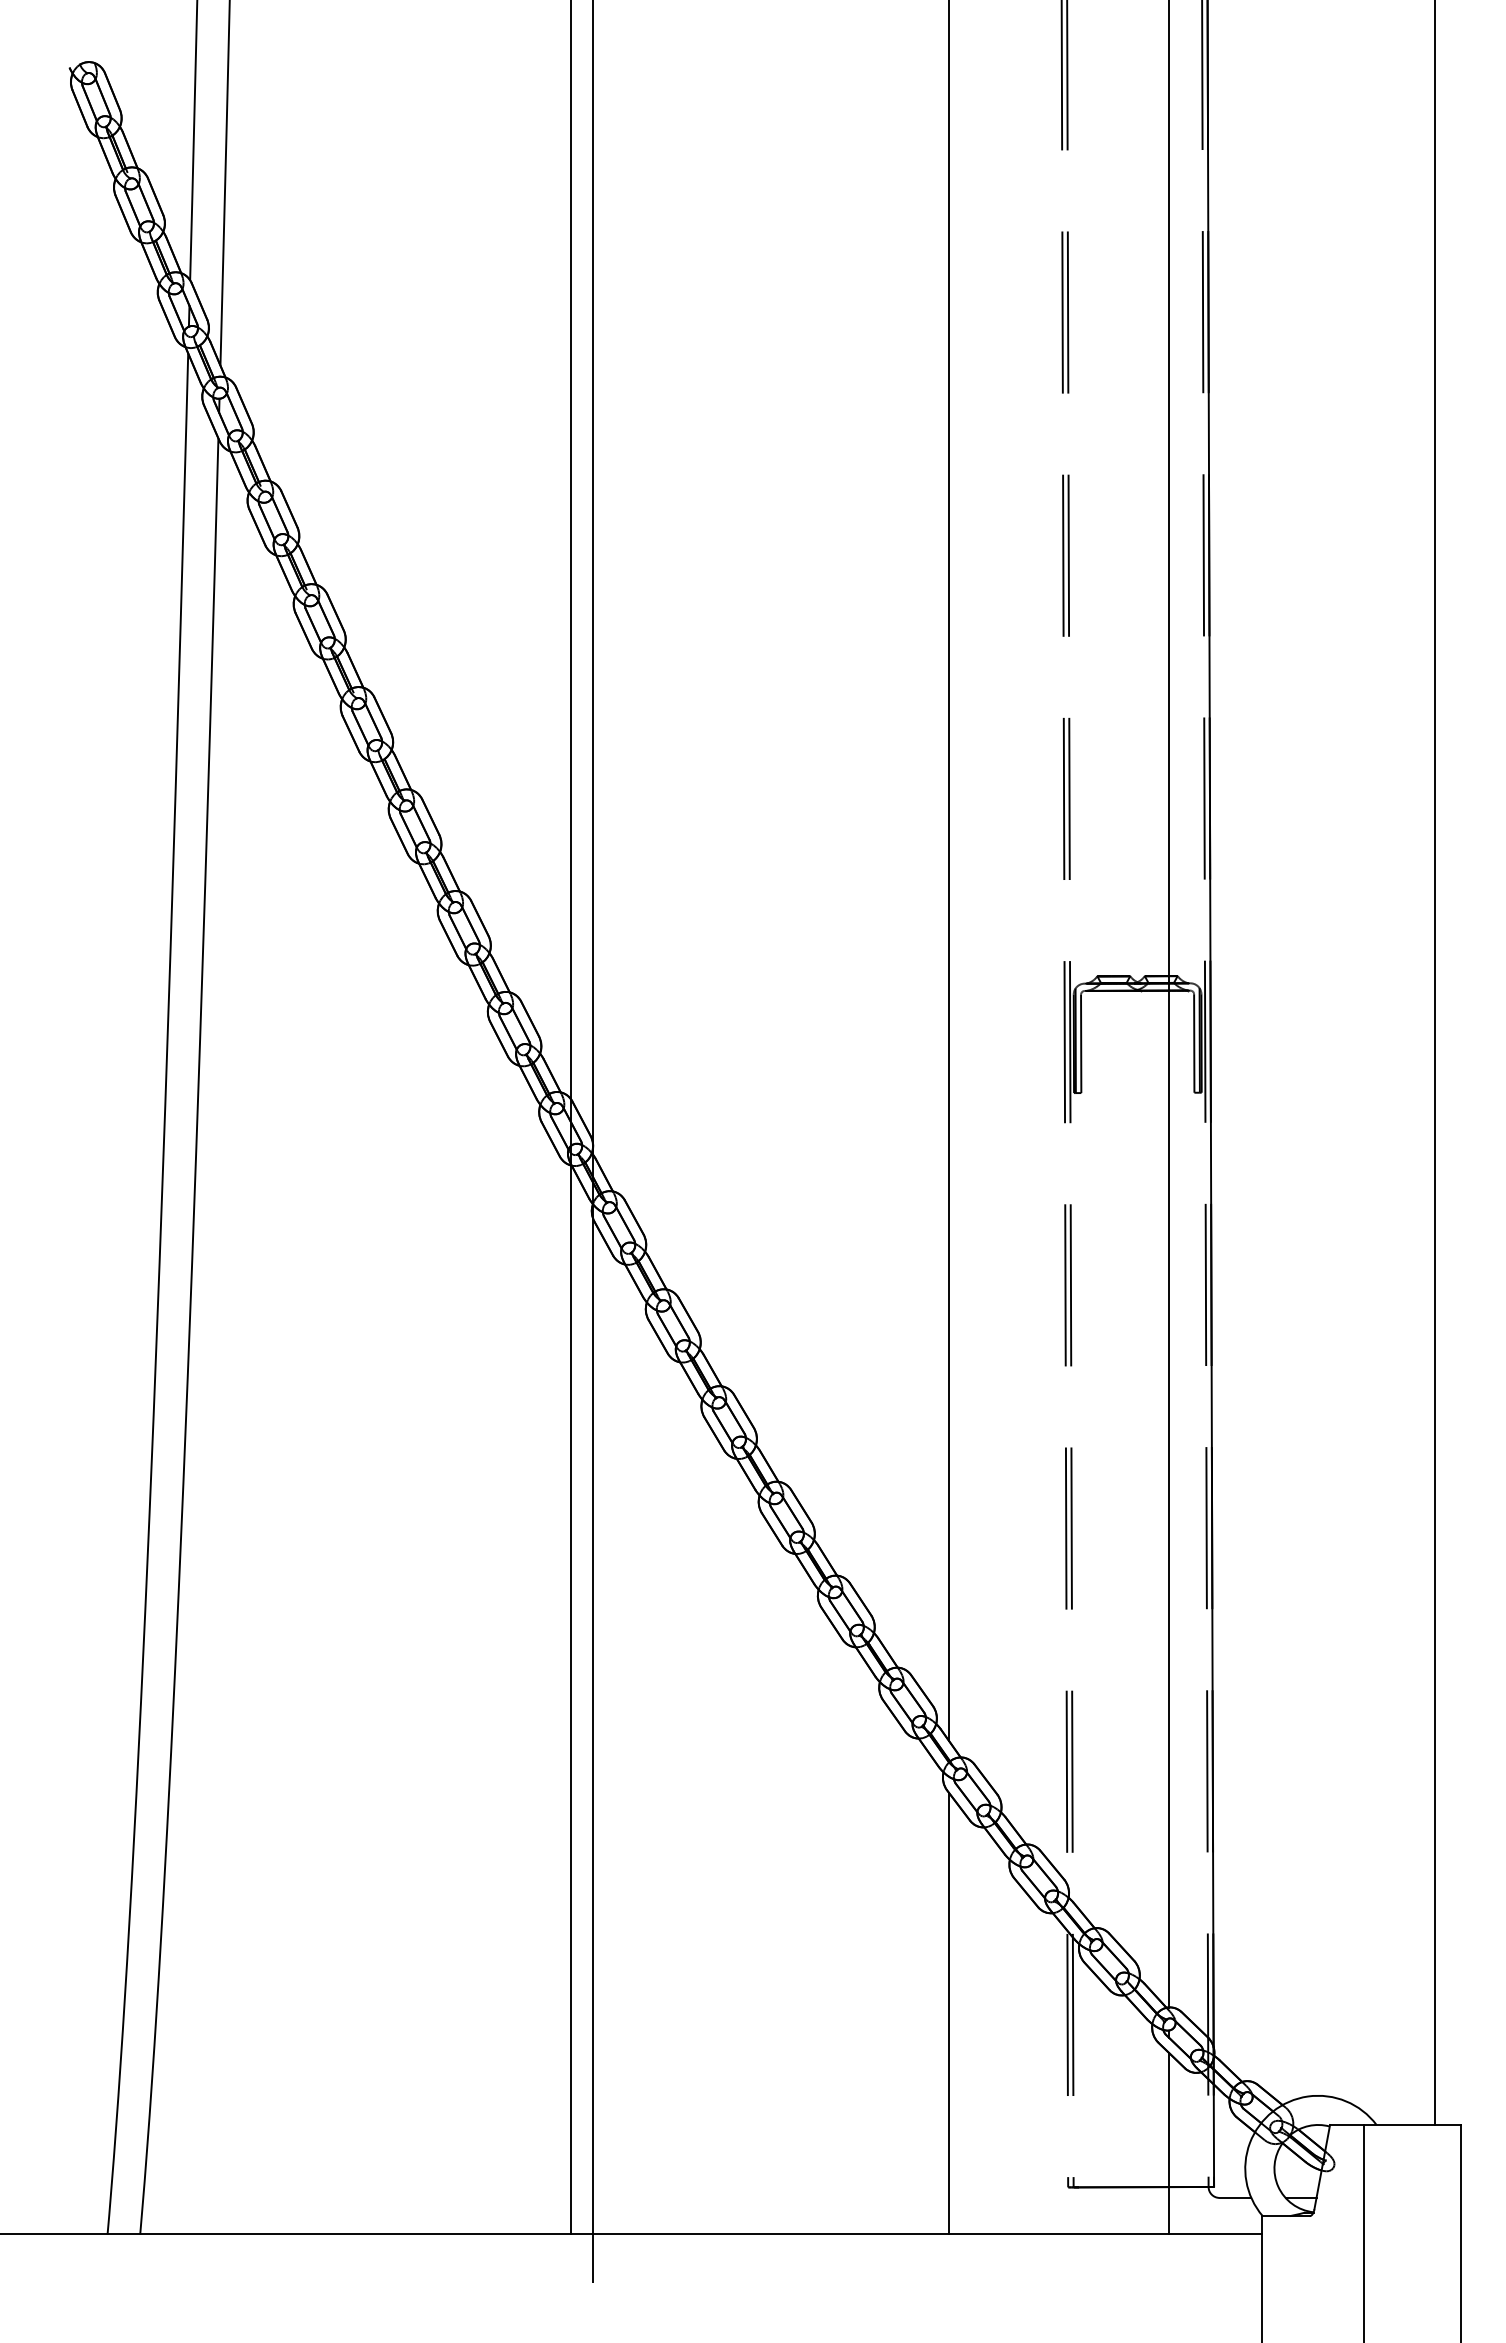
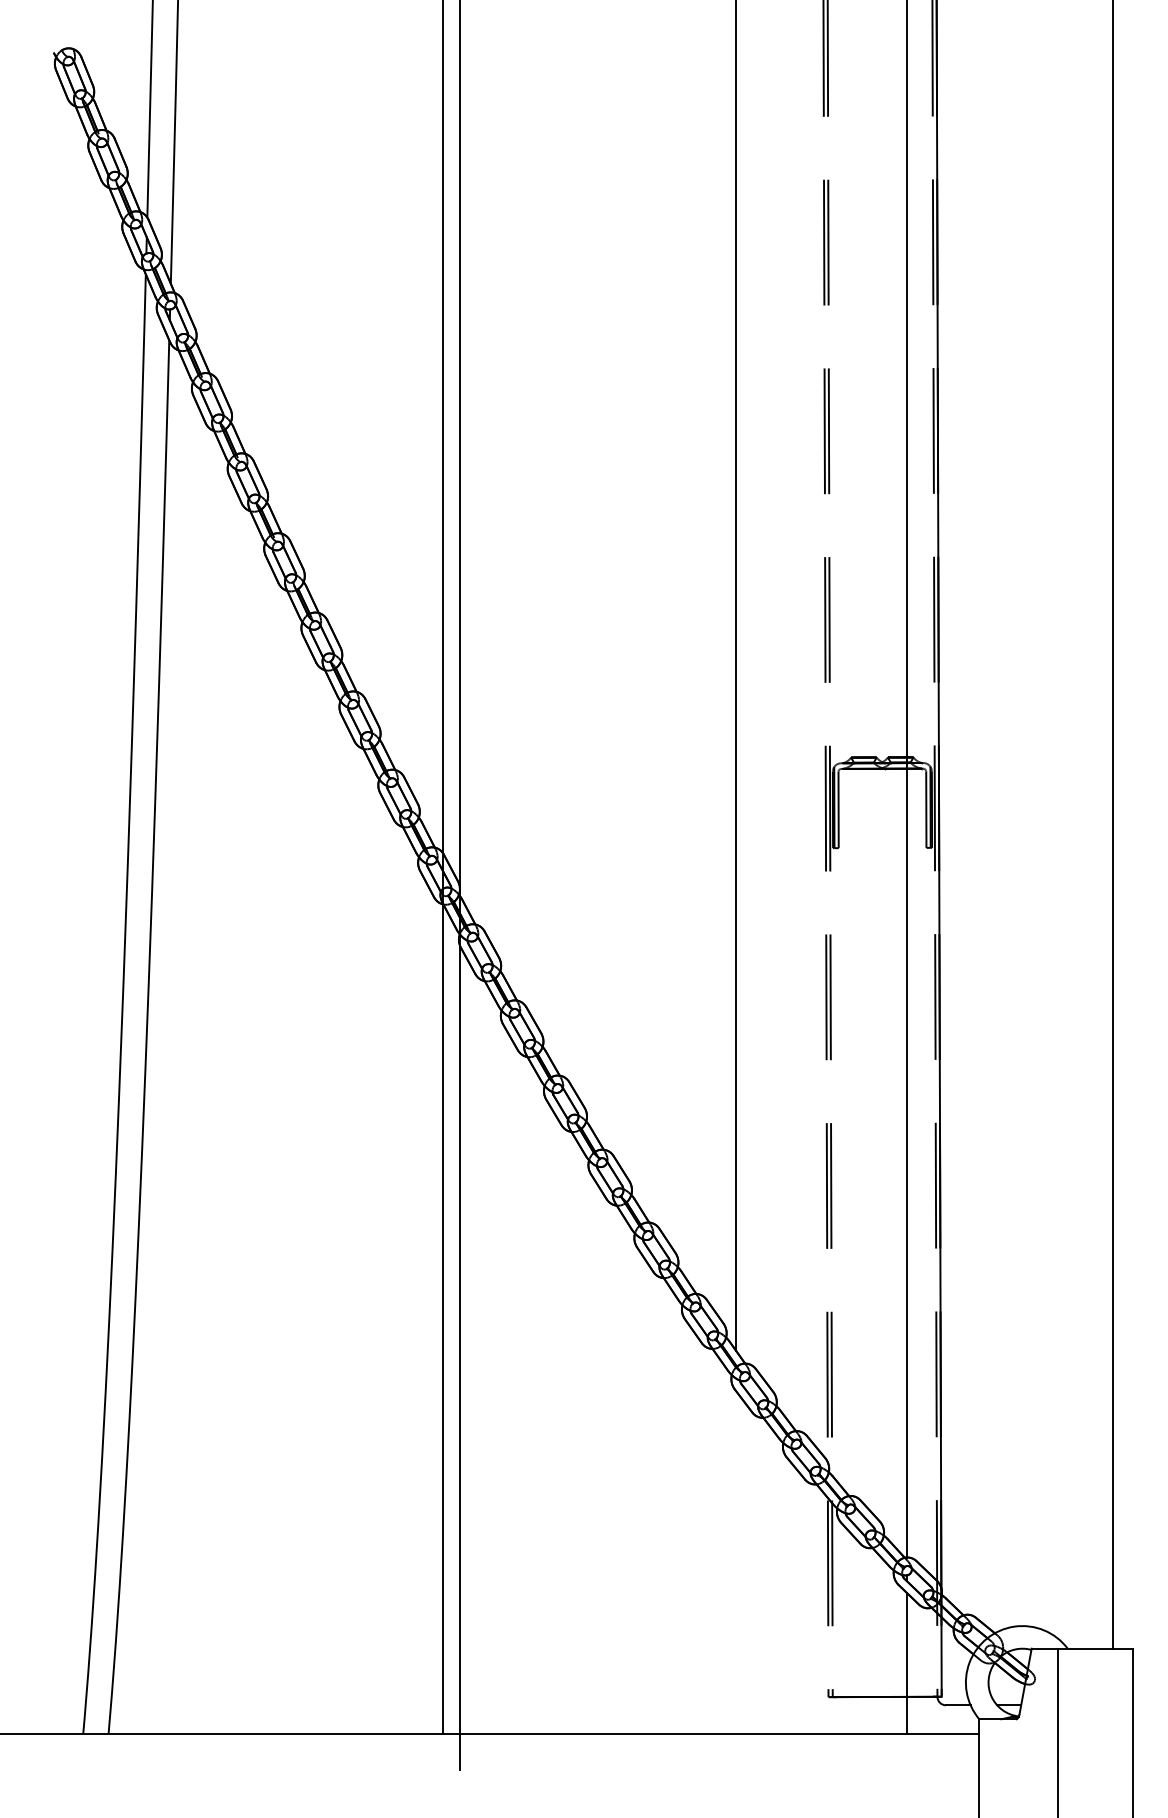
line: (949, 2013) -> (736, 1562), removed

